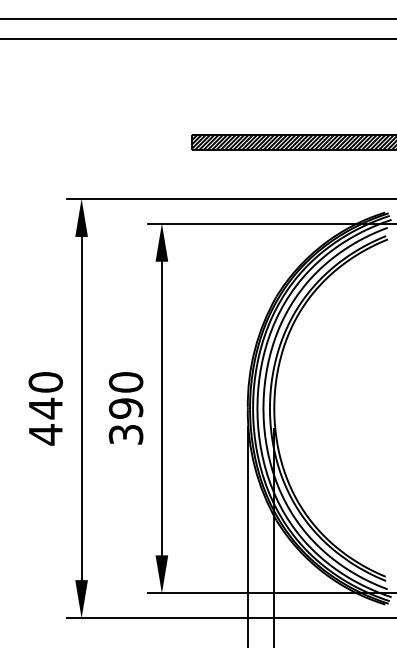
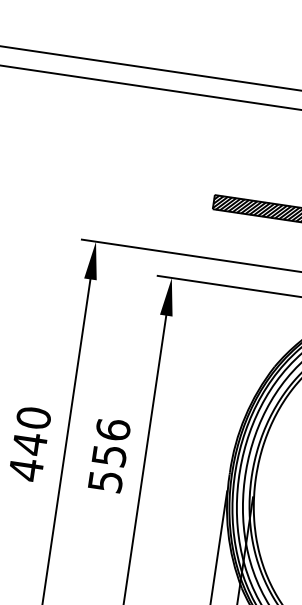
text: (125, 407) -> (108, 454), 390 -> 556

